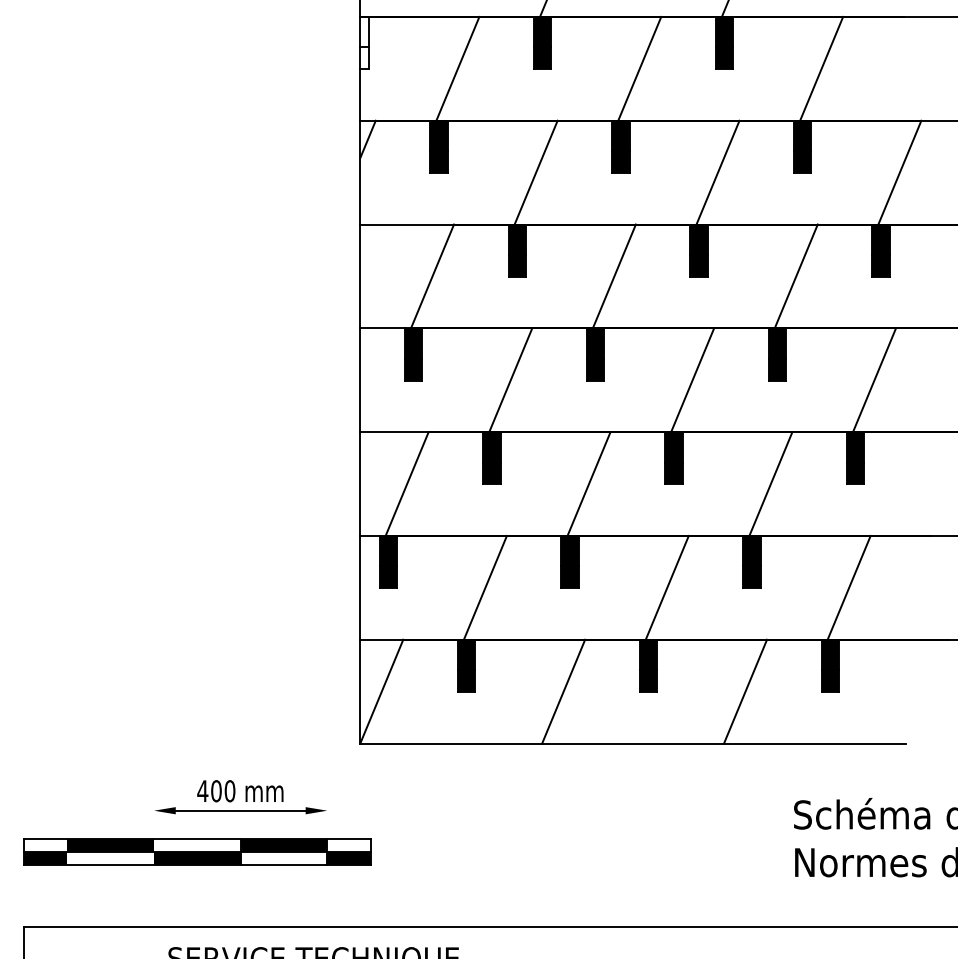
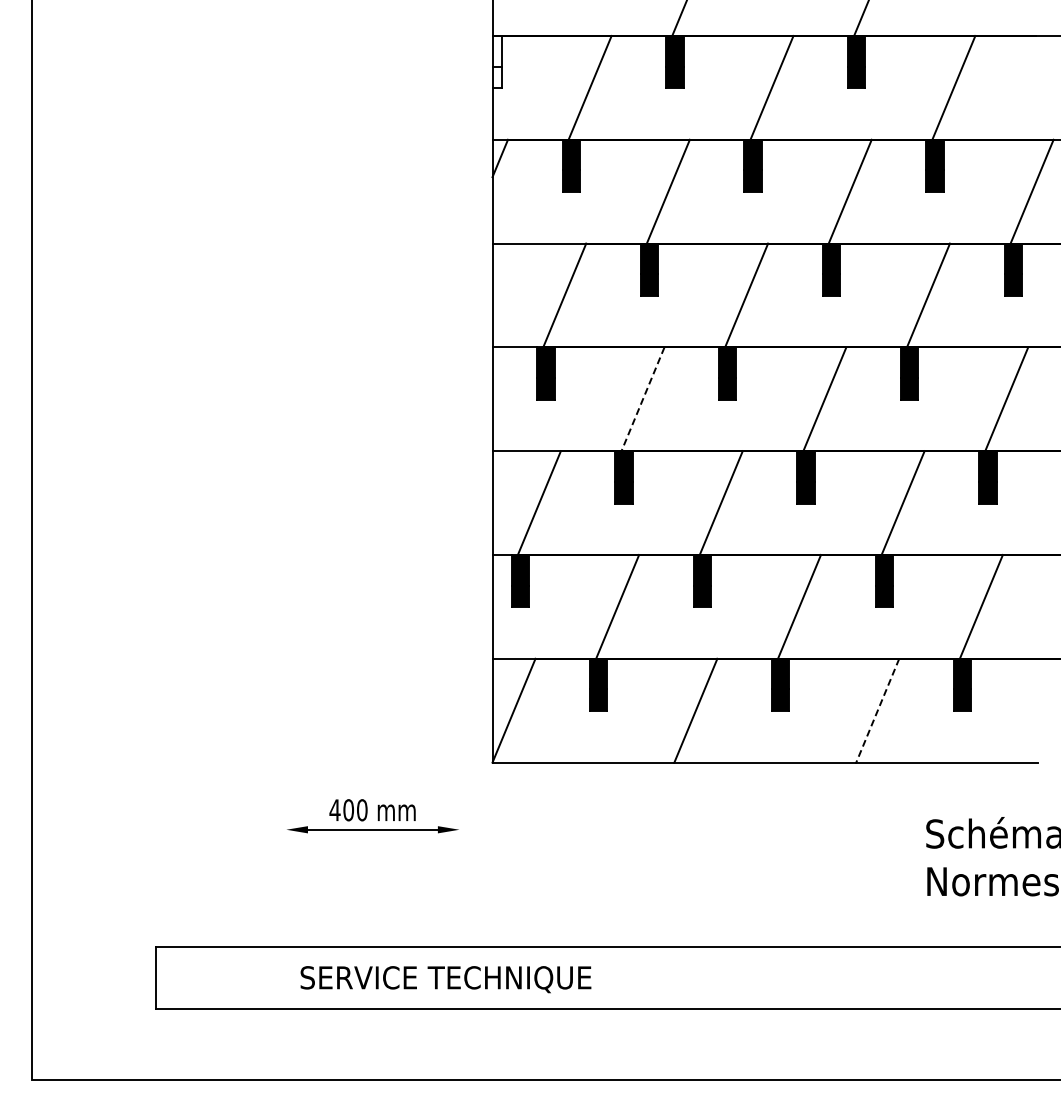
line: (510, 380) -> (642, 399), solid -> dashed
line: (745, 692) -> (877, 711), solid -> dashed
part: (197, 851) -> (329, 870), removed

